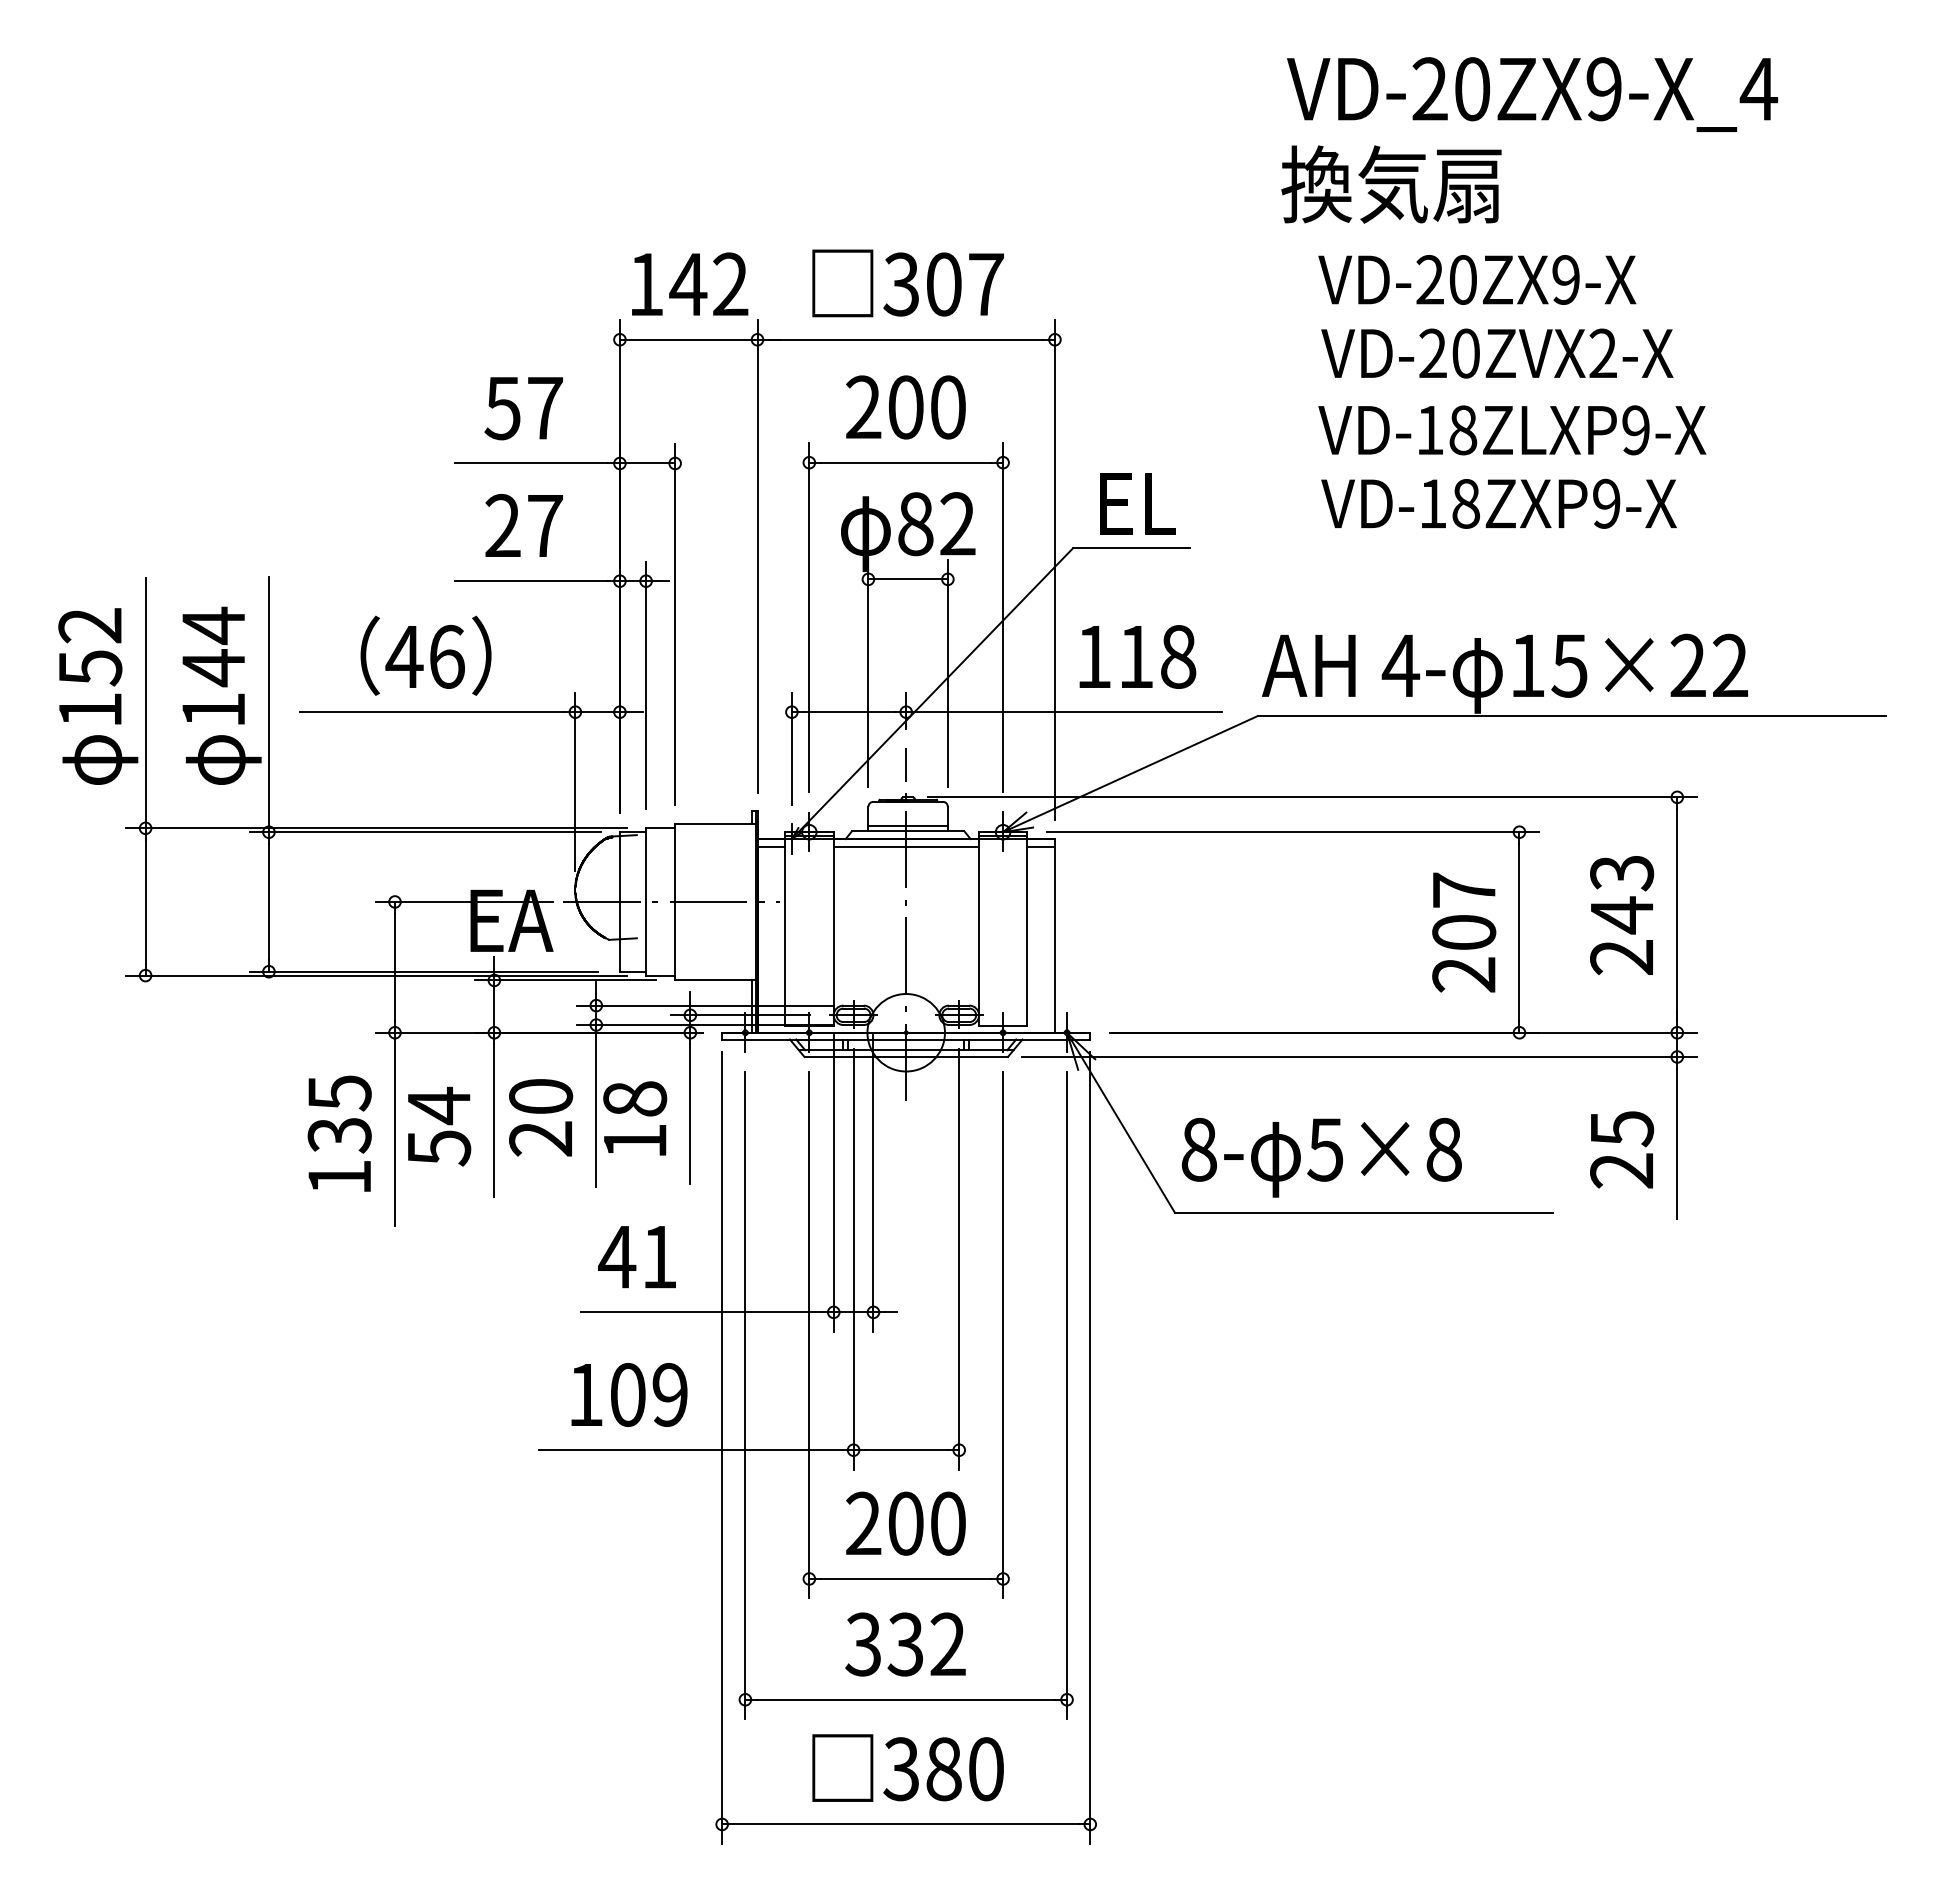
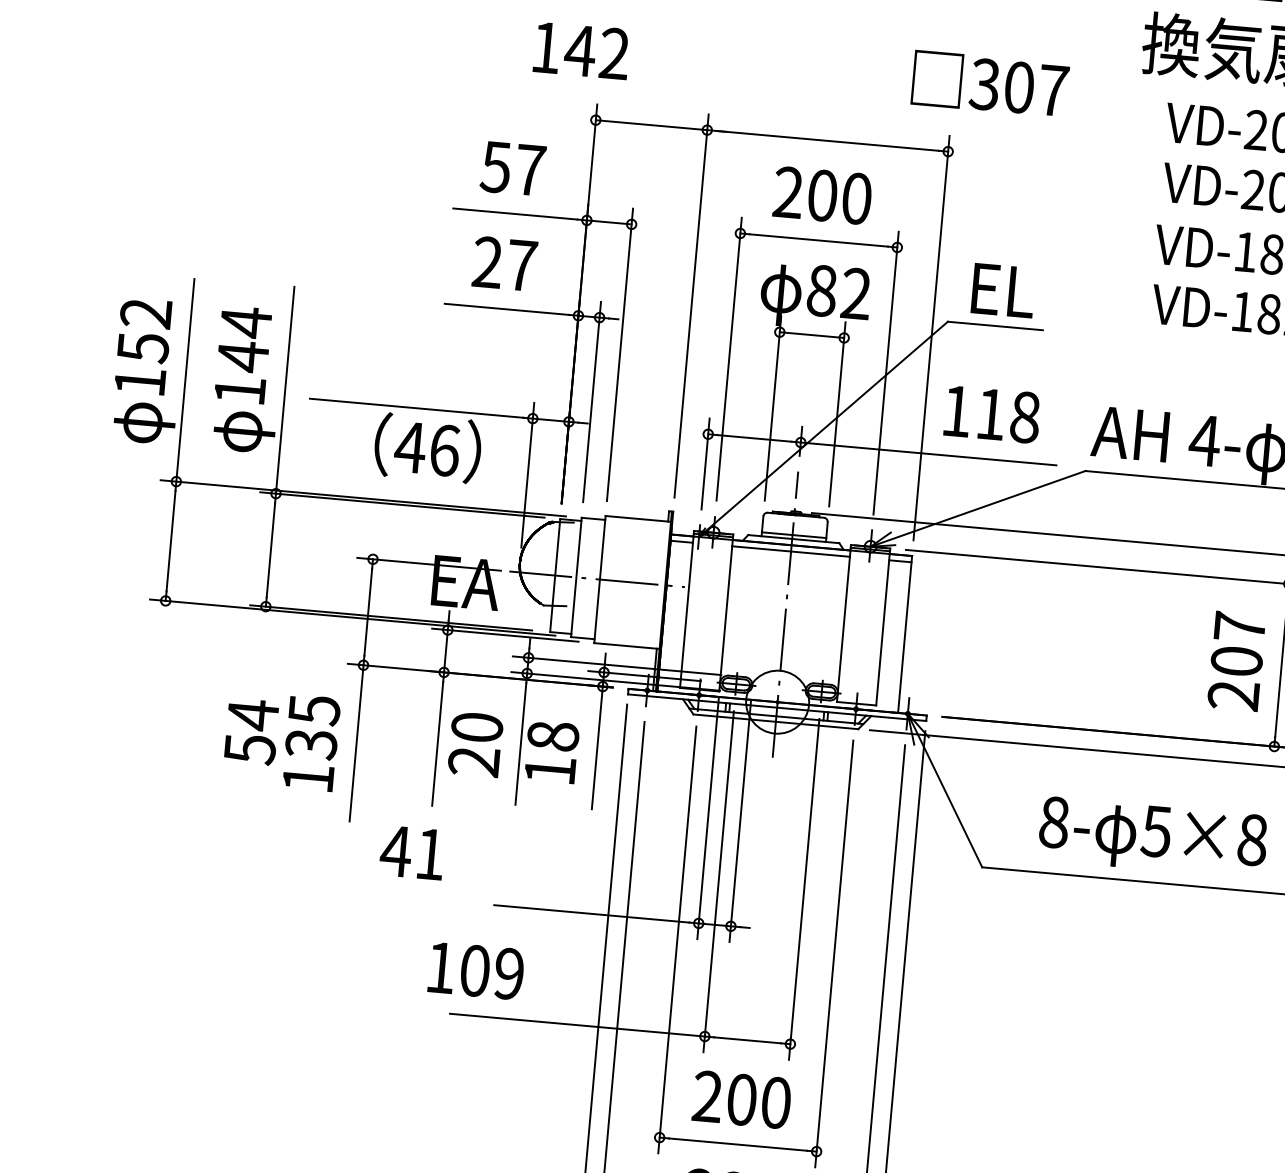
text: (690, 283) -> (582, 50), moved
text: (907, 283) -> (989, 84), moved
text: (425, 655) -> (427, 447), moved
text: (439, 1126) -> (251, 731), moved
text: (1321, 1157) -> (1152, 837), moved
text: (636, 1257) -> (411, 853), moved
text: (629, 1394) -> (476, 970), moved

